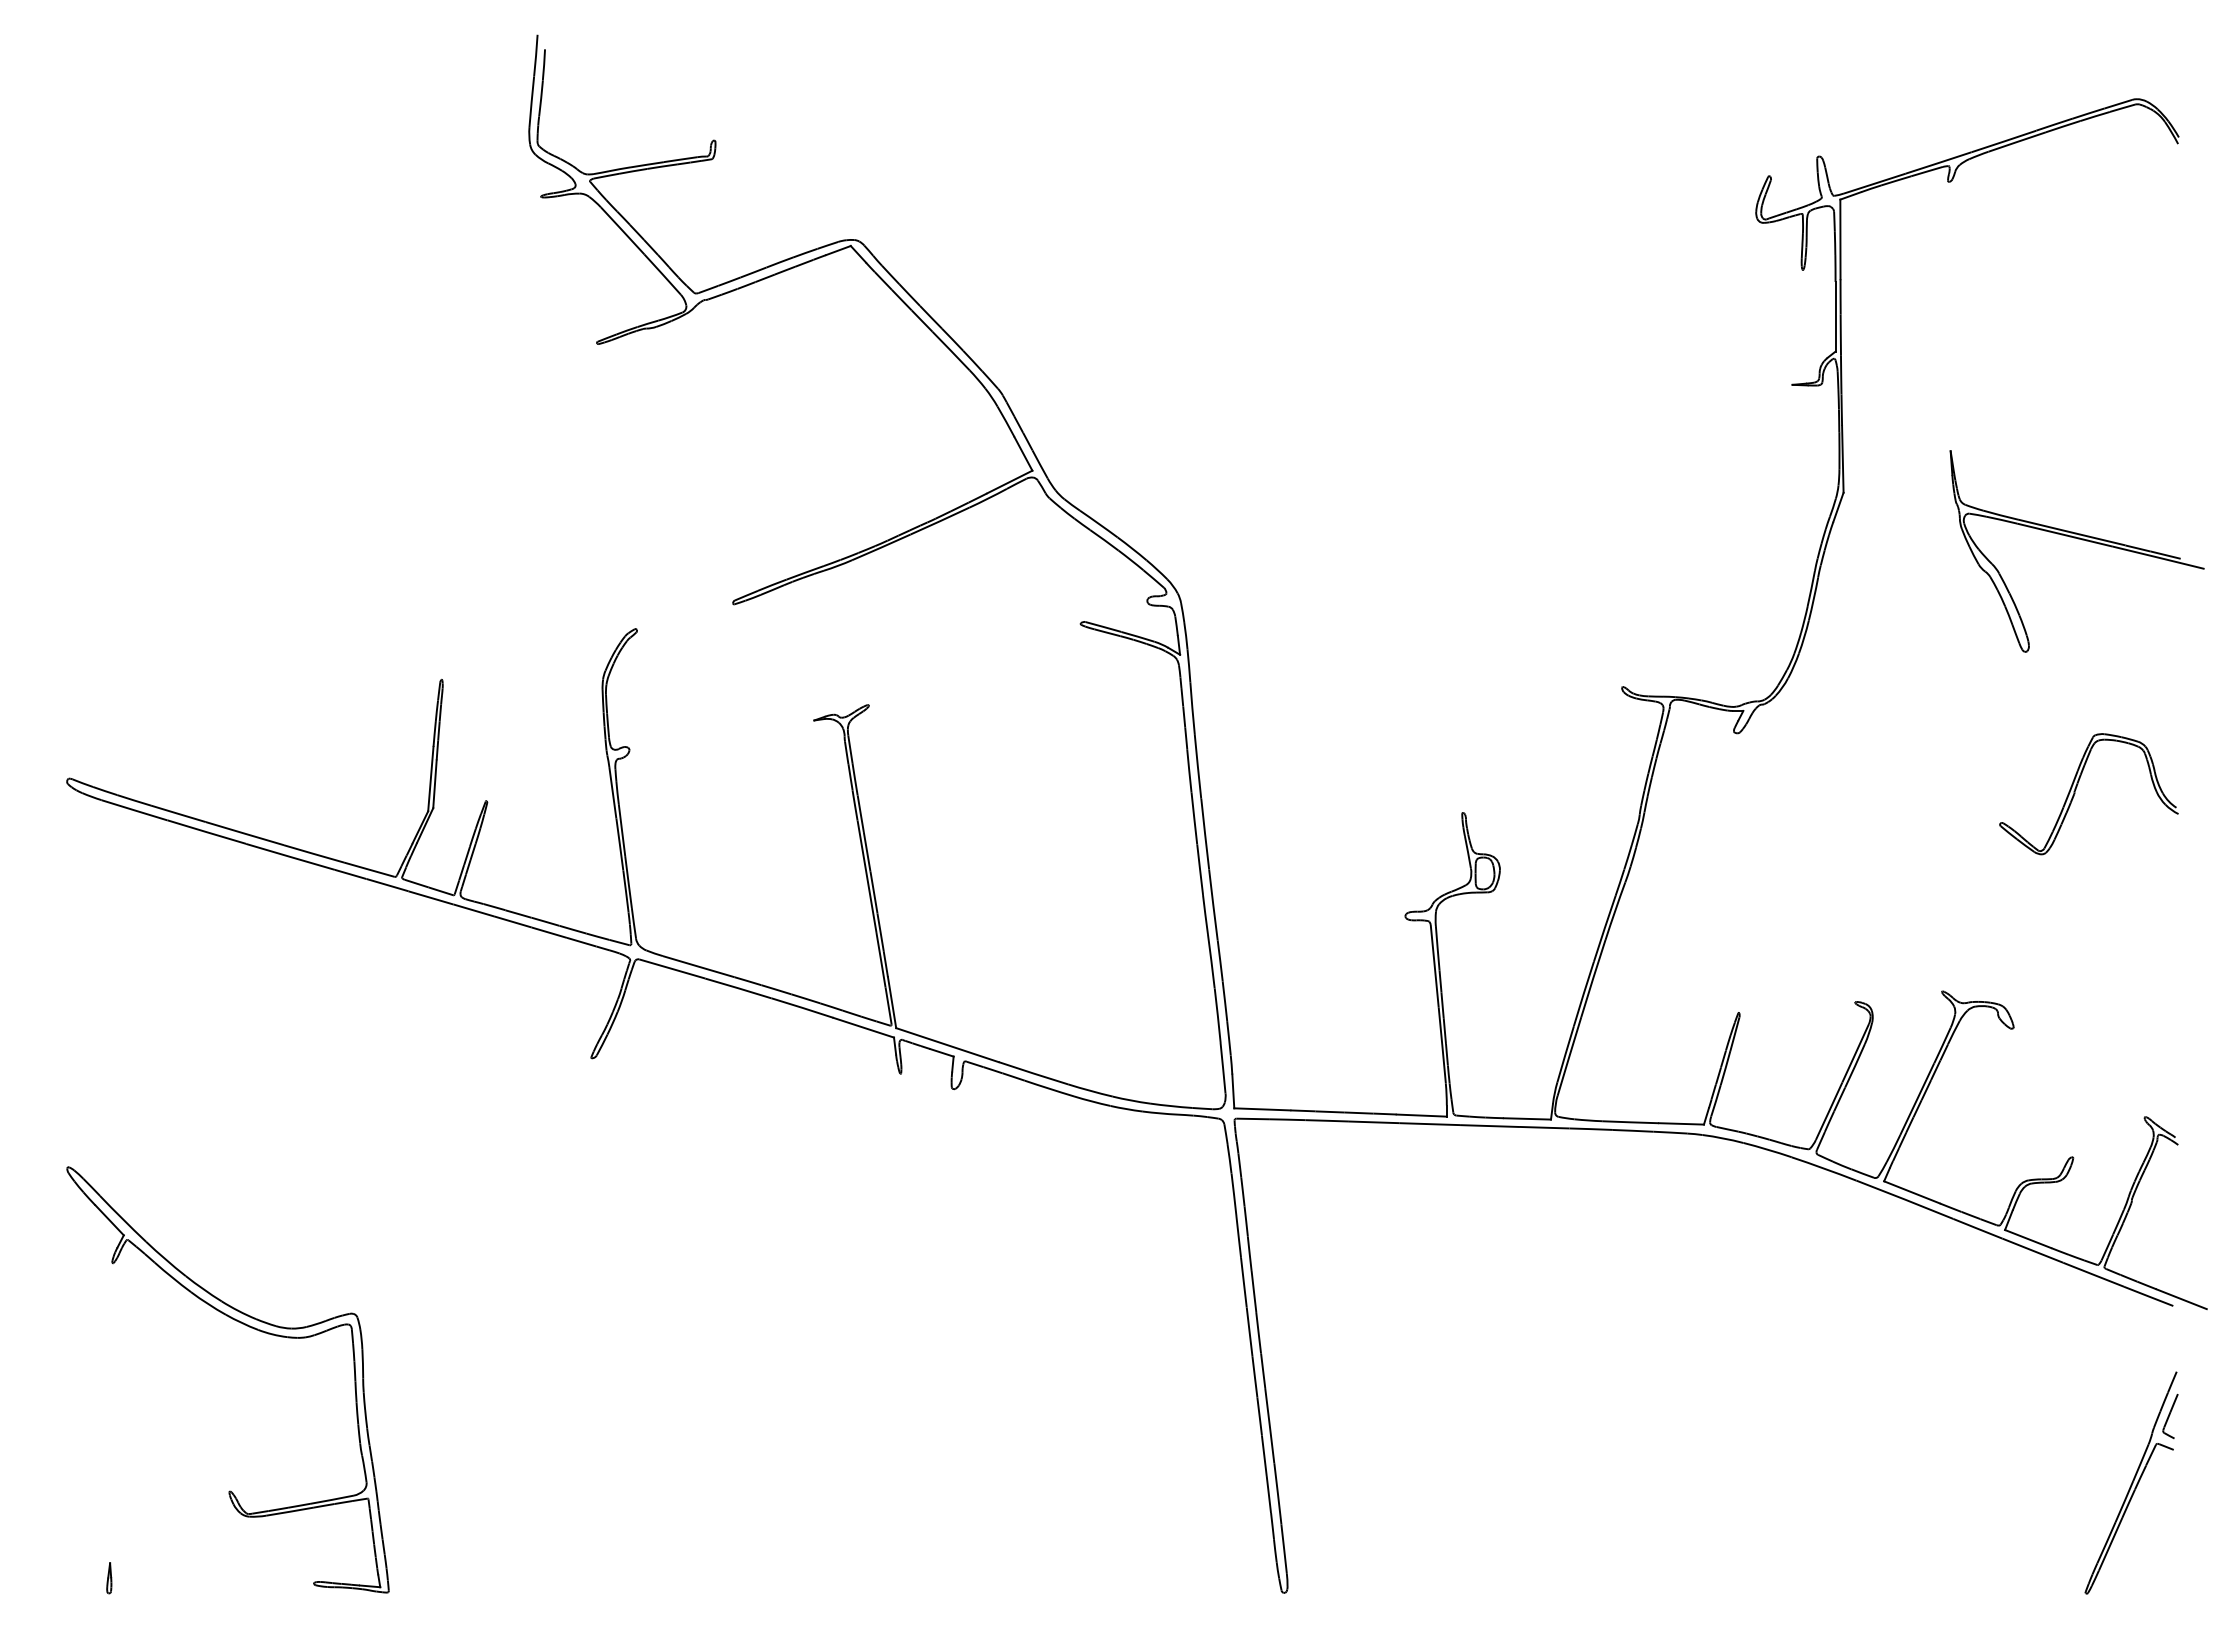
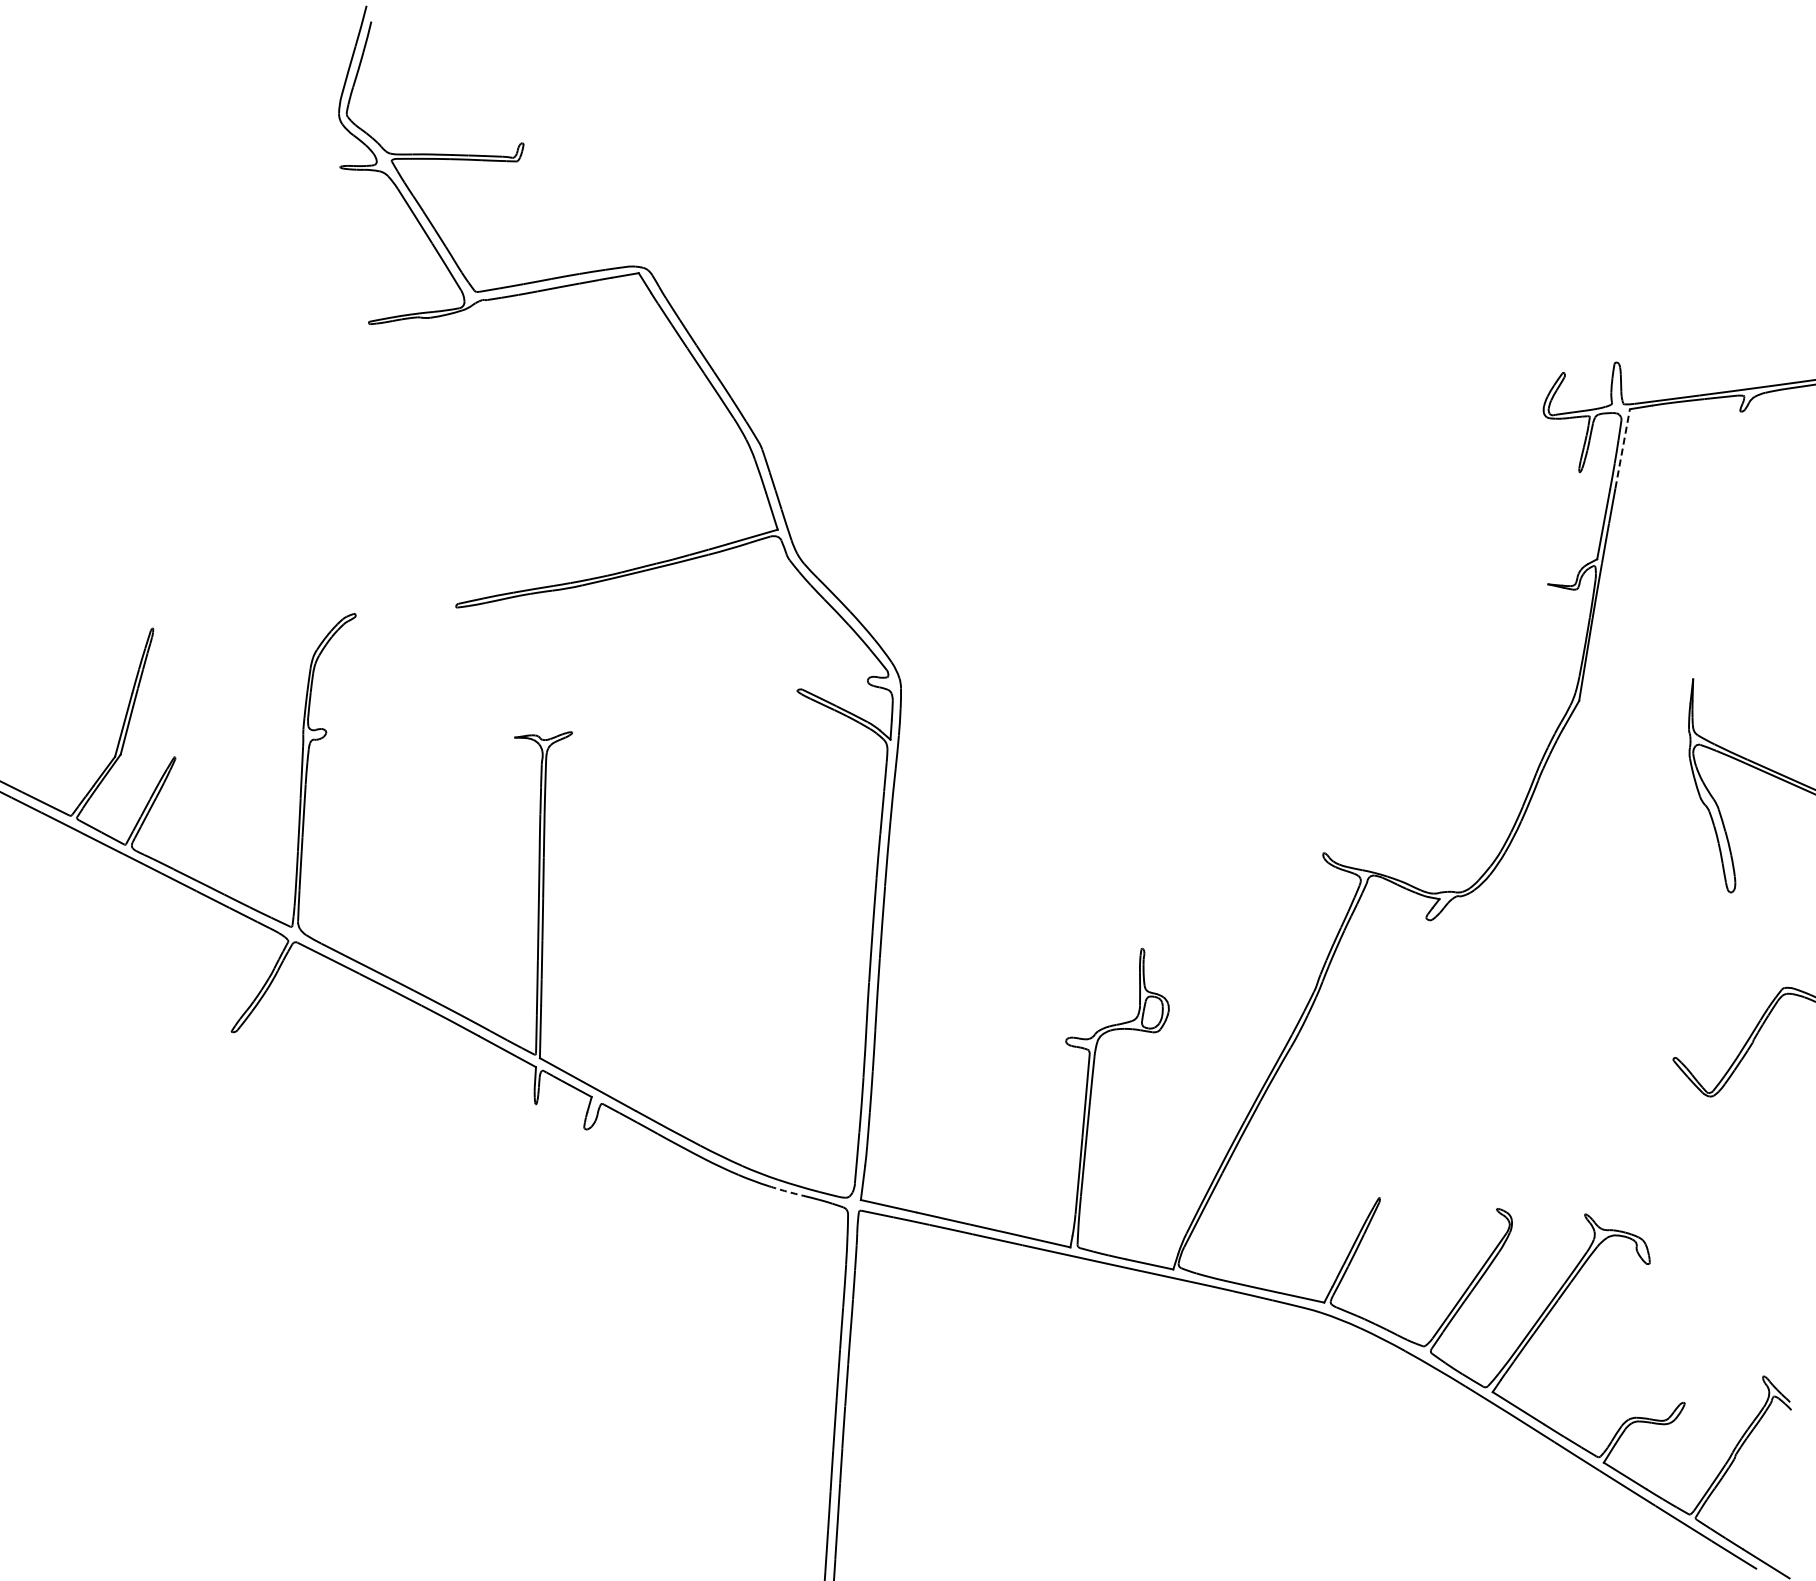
line: (1840, 239) -> (1622, 448), solid -> dashed
arc: (1160, 1113) -> (786, 1191), solid -> dashed

